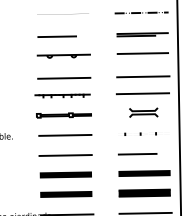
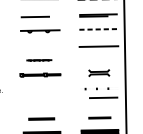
line: (143, 53) -> (99, 29), solid -> dashed
line: (64, 77) -> (40, 47), removed
line: (142, 93) -> (98, 58), removed
part: (62, 95) -> (39, 60), size x0.6
line: (65, 134) -> (41, 89), removed
line: (137, 154) -> (103, 98), moved
line: (65, 155) -> (41, 104), removed
part: (144, 173) -> (99, 117), size x0.6
part: (65, 174) -> (41, 118), size x0.7

